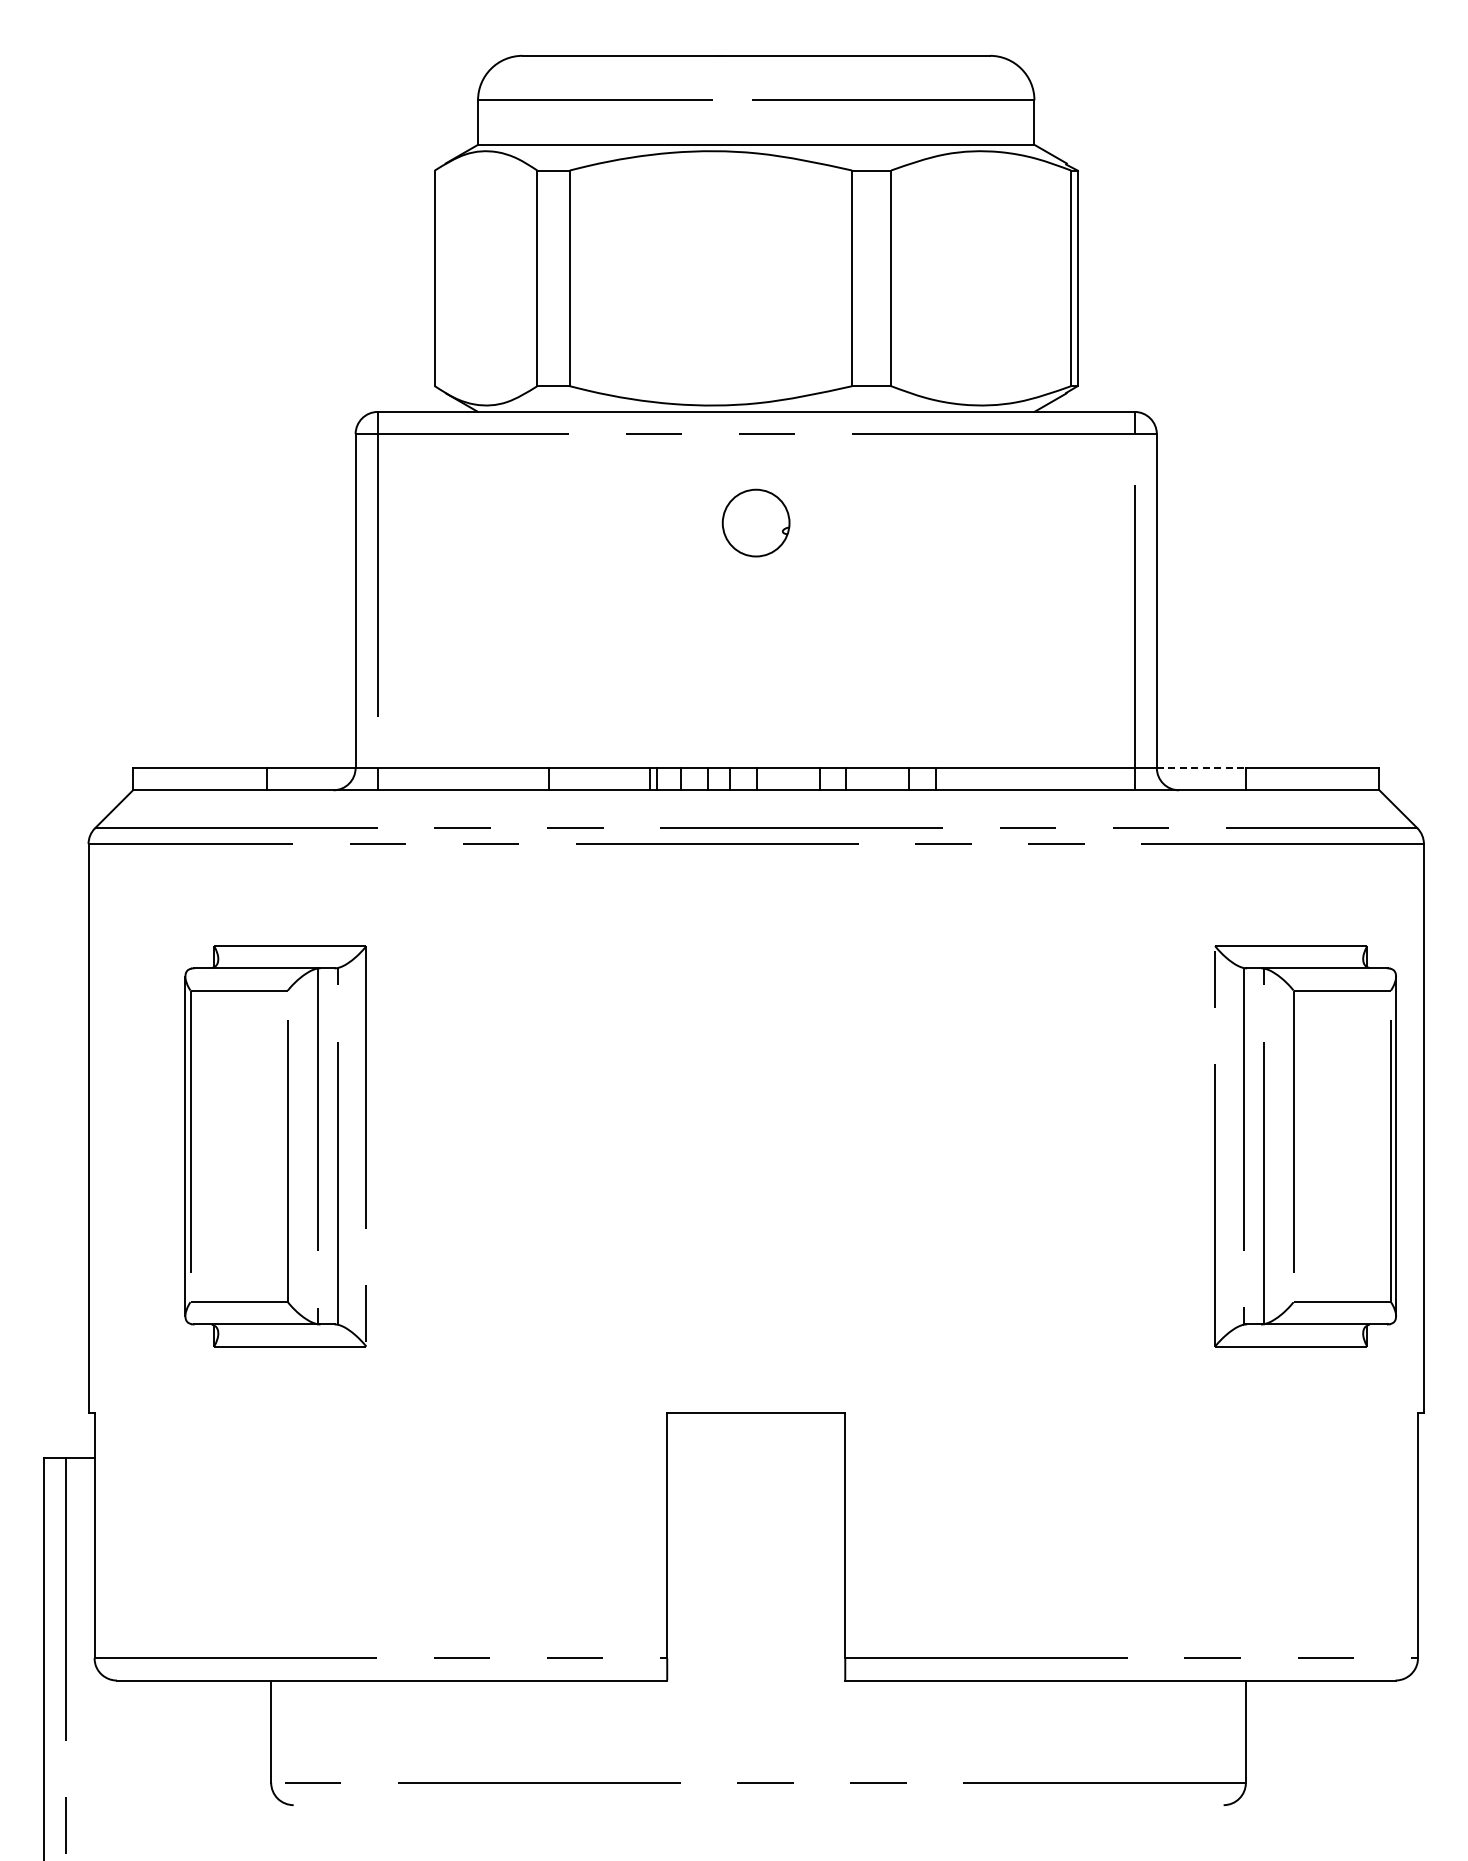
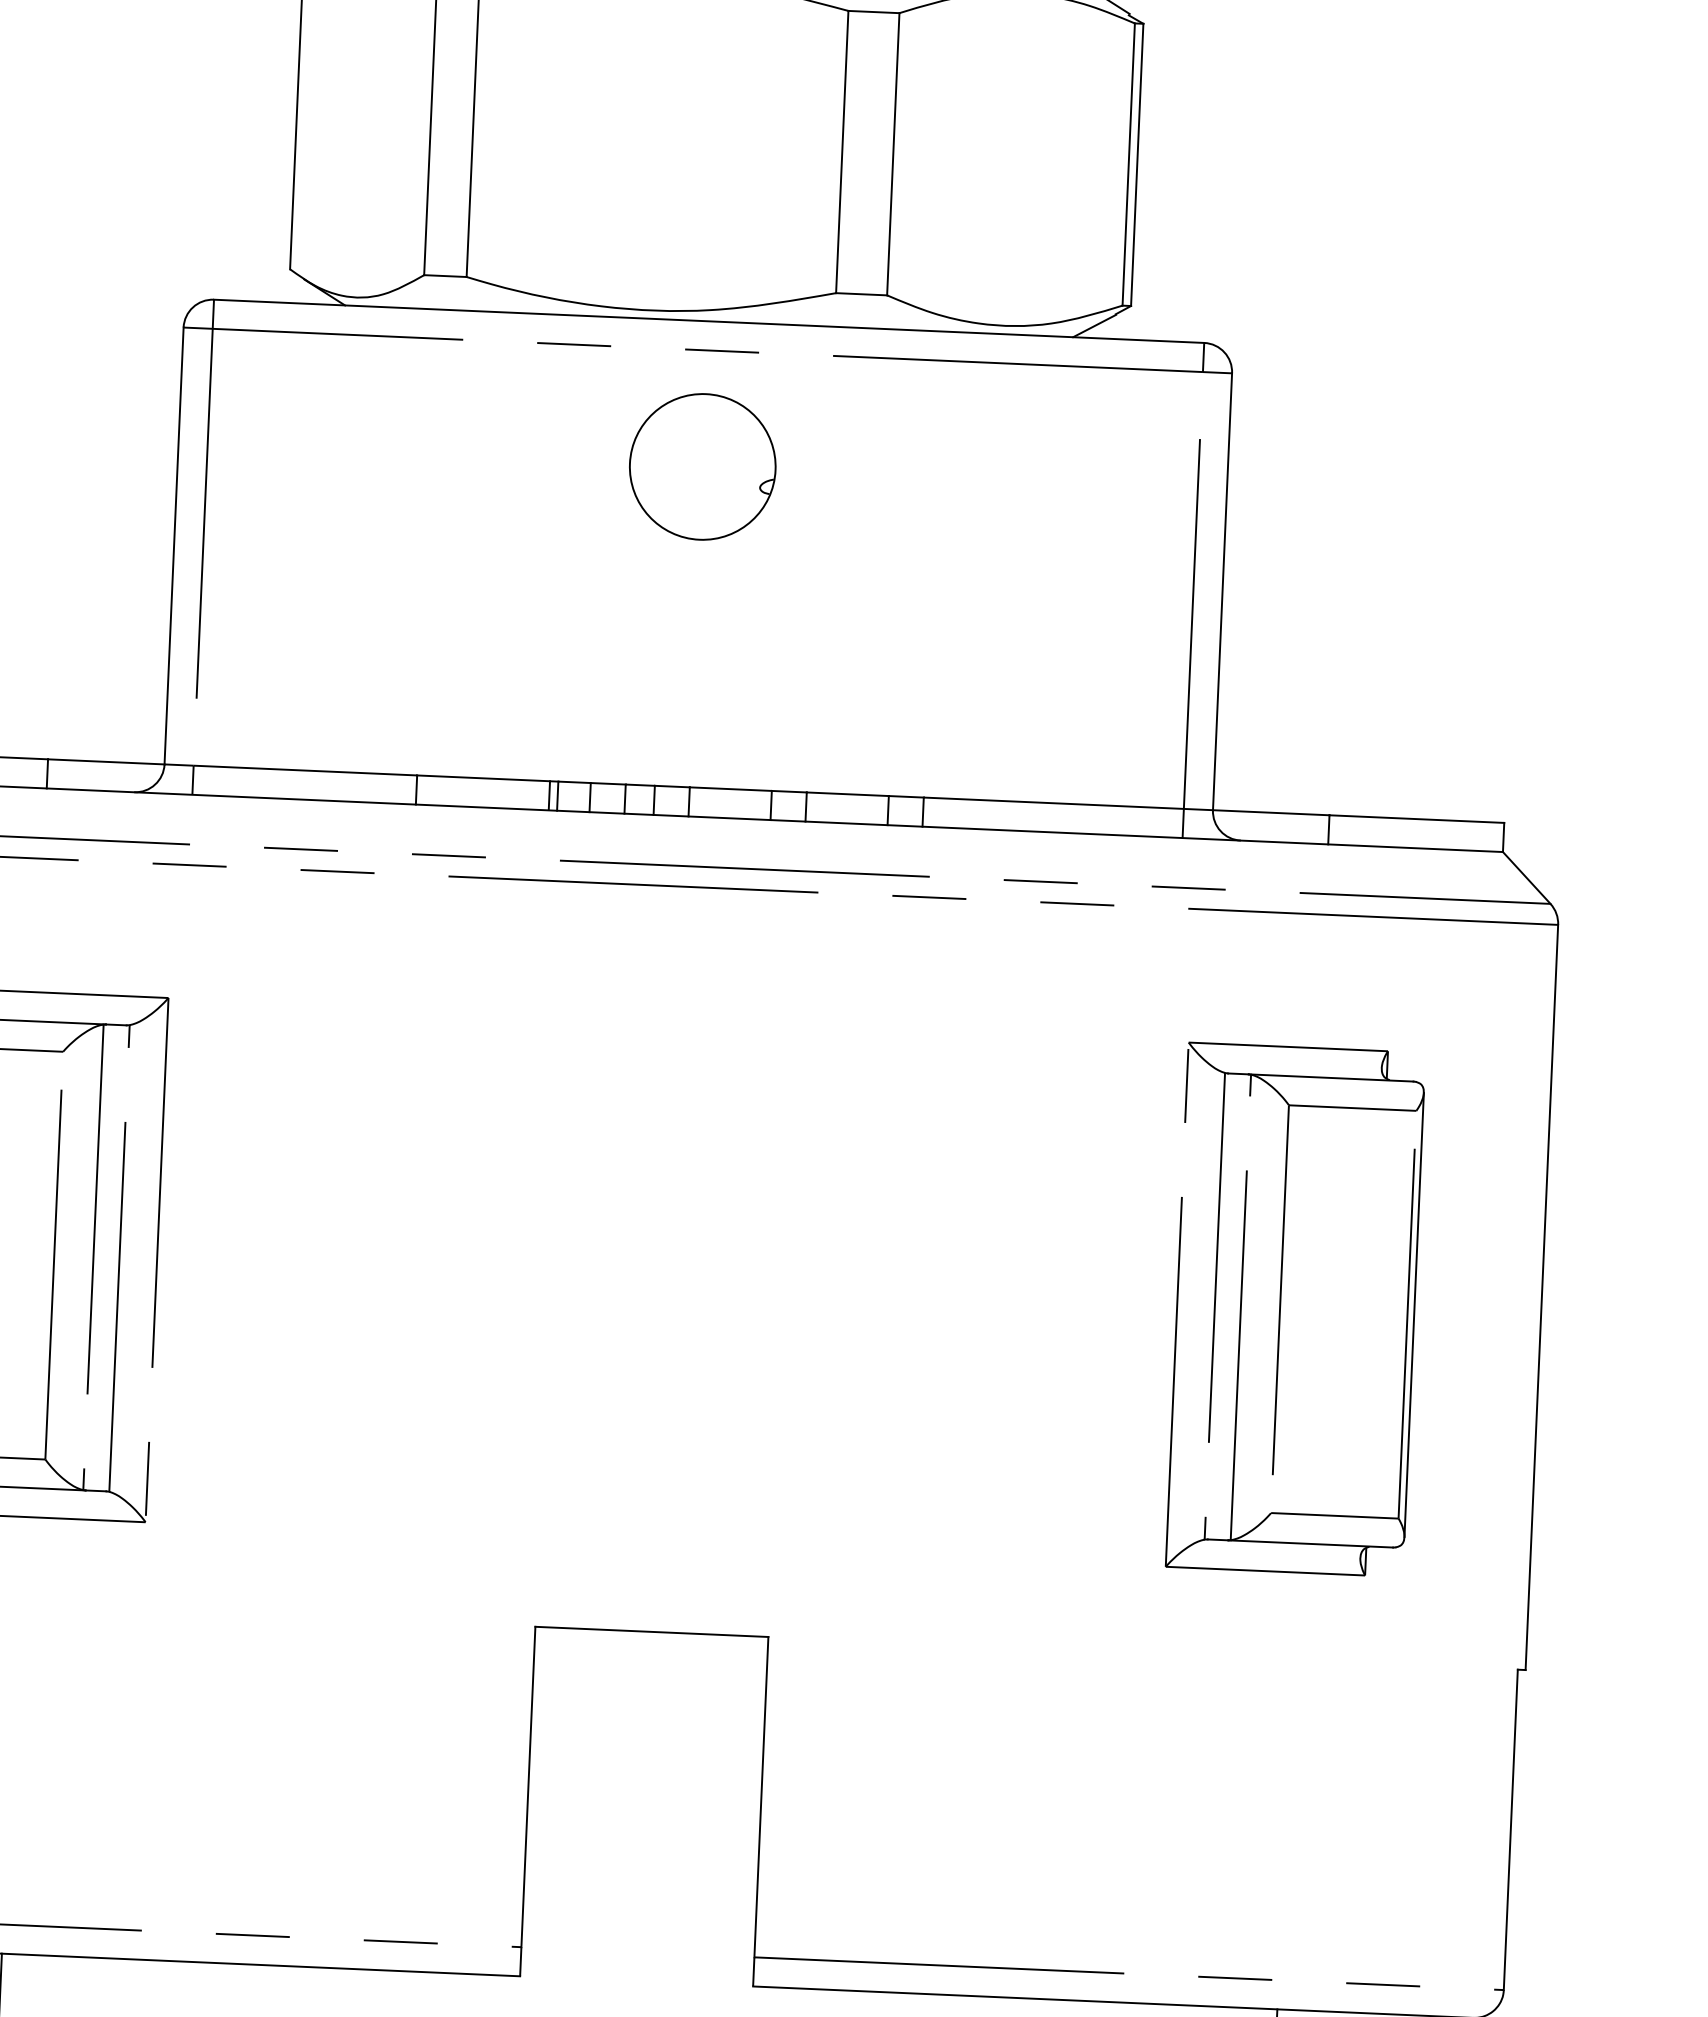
part: (755, 522) -> (701, 465), size x1.67
line: (1201, 768) -> (1271, 813), dashed -> solid
part: (1294, 1146) -> (1281, 1309), moved

